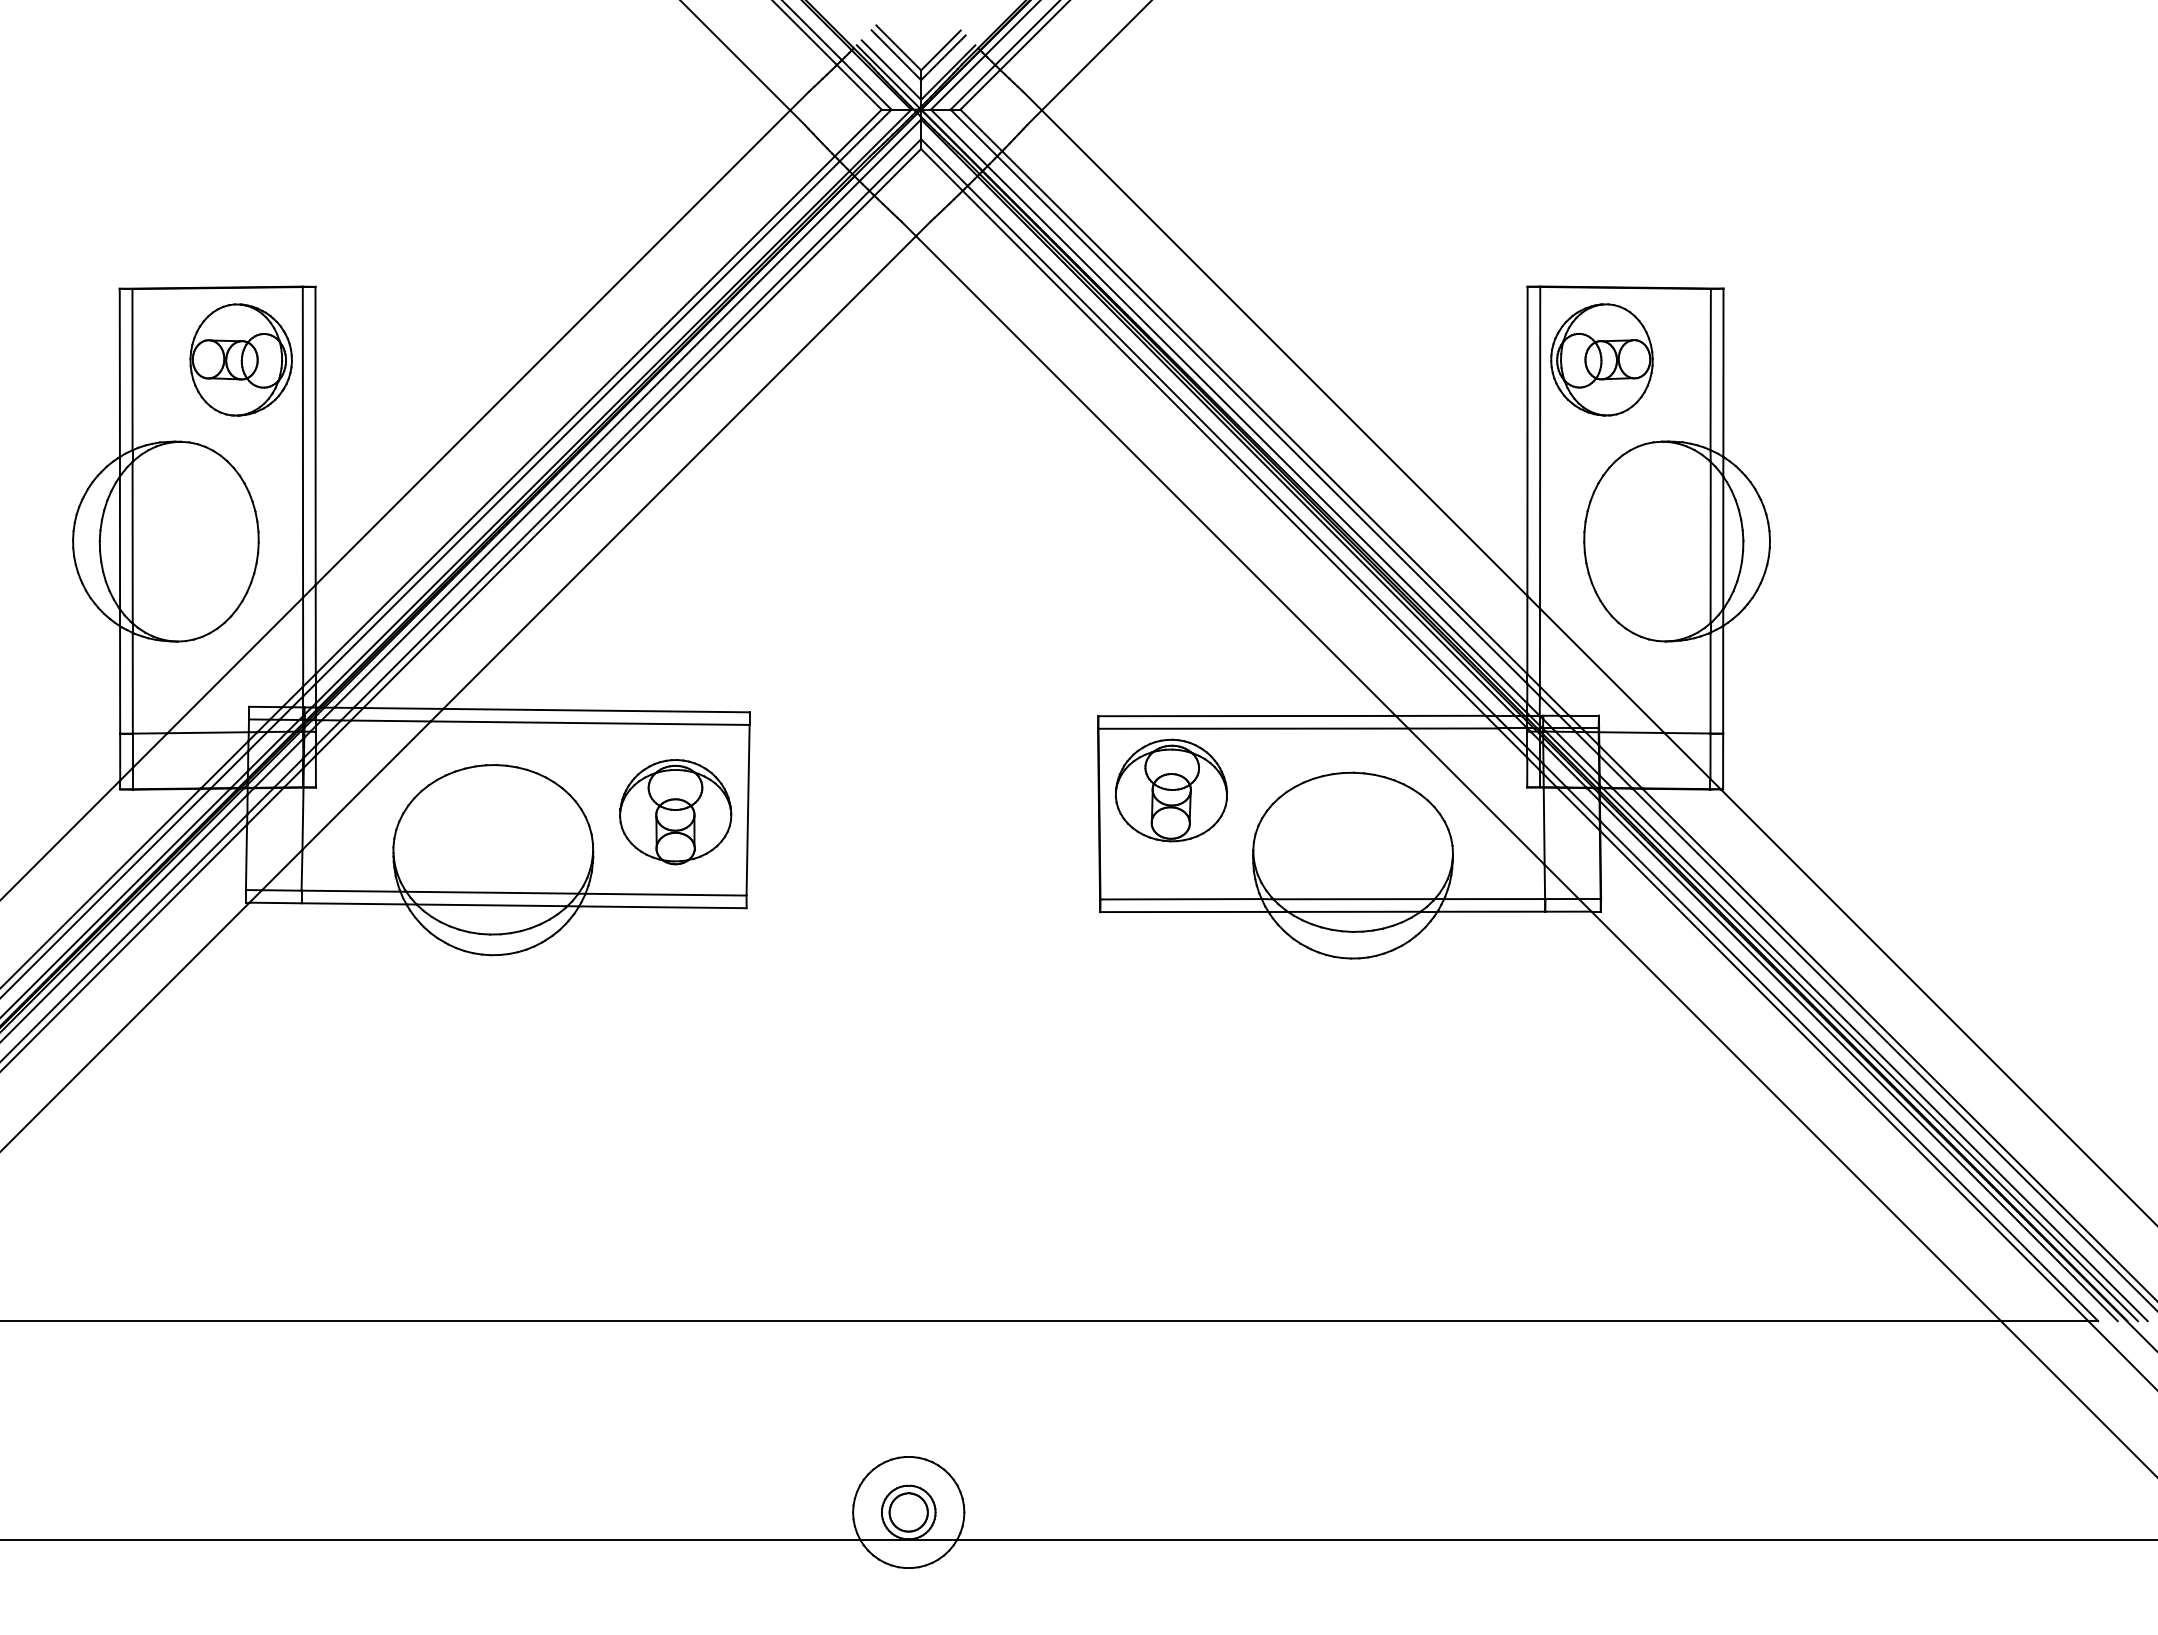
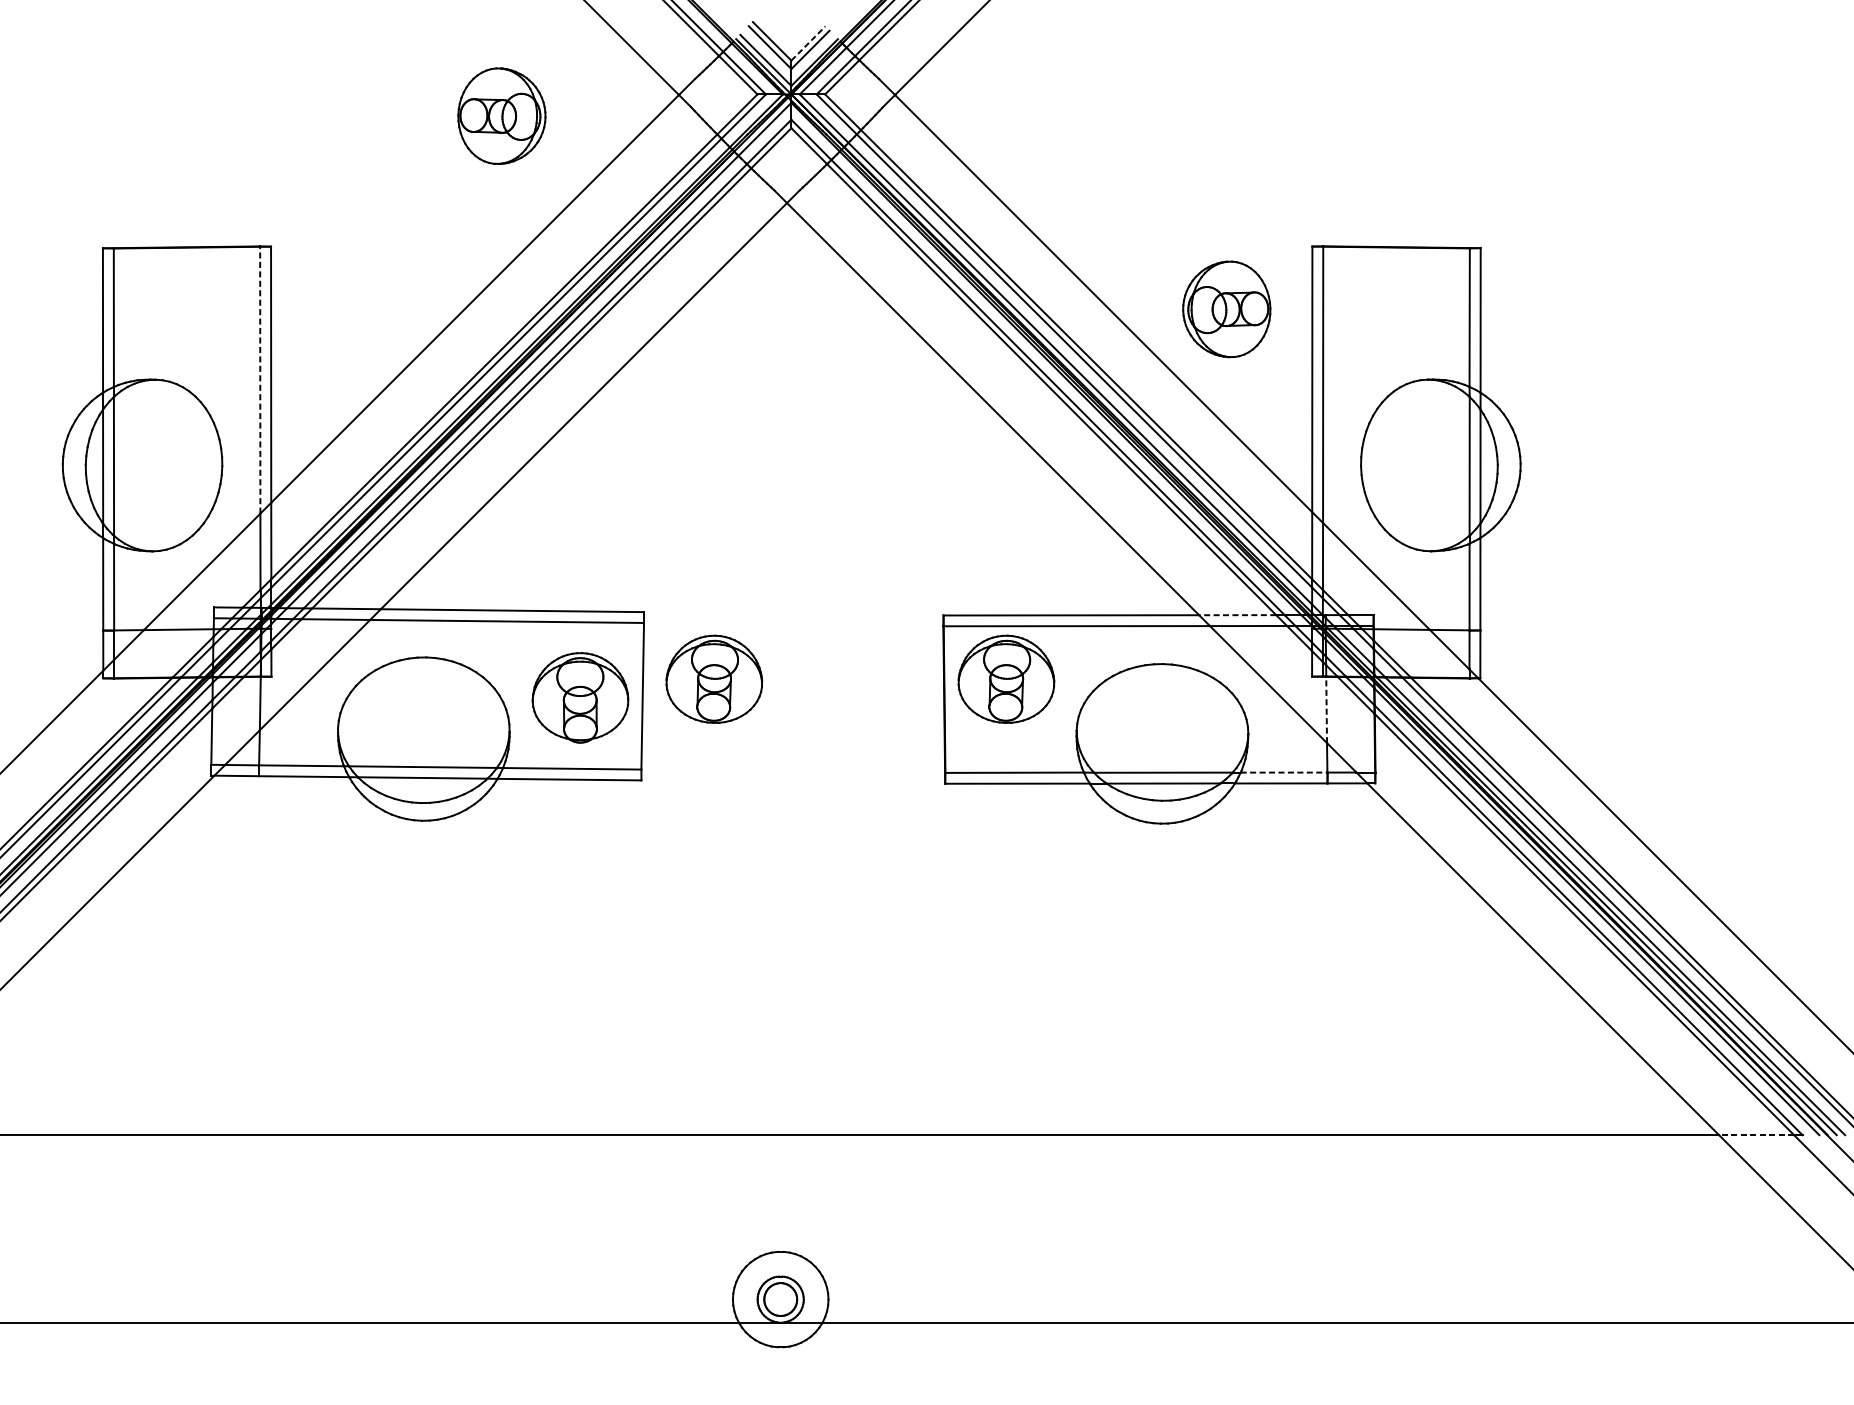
line: (941, 50) -> (808, 43), solid -> dashed
part: (240, 359) -> (501, 115), moved
part: (1601, 359) -> (1226, 309), moved
line: (302, 441) -> (259, 379), solid -> dashed
line: (1440, 715) -> (1237, 614), solid -> dashed
part: (831, 790) -> (714, 679), added
line: (1544, 826) -> (1326, 710), solid -> dashed
line: (1495, 899) -> (1284, 772), solid -> dashed
line: (2044, 1321) -> (1756, 1135), solid -> dashed

